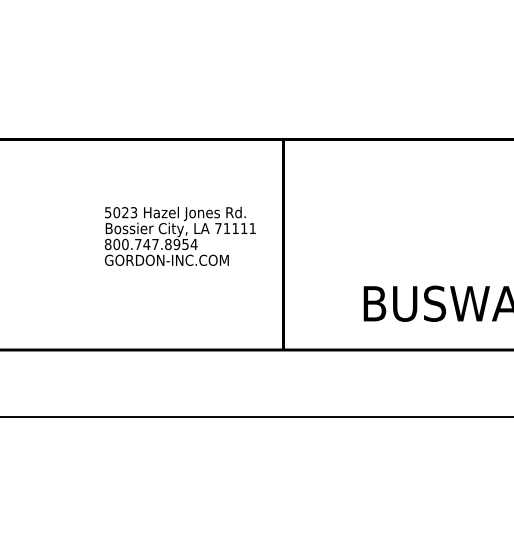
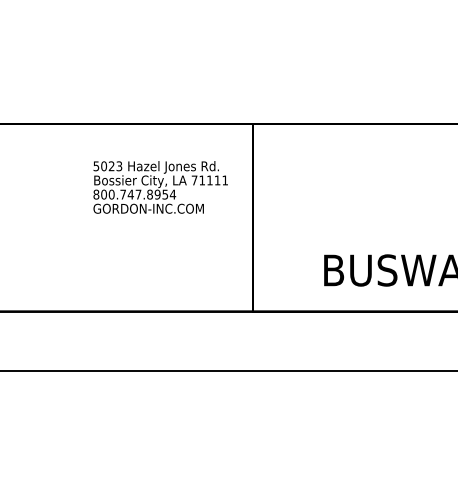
text: (180, 236) -> (160, 187), moved

